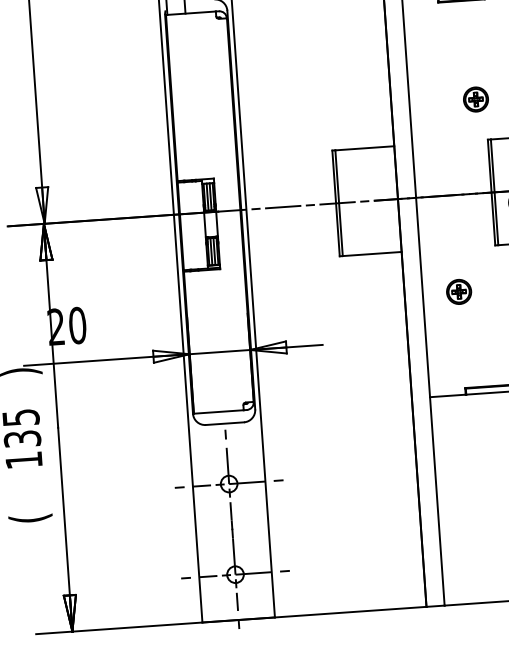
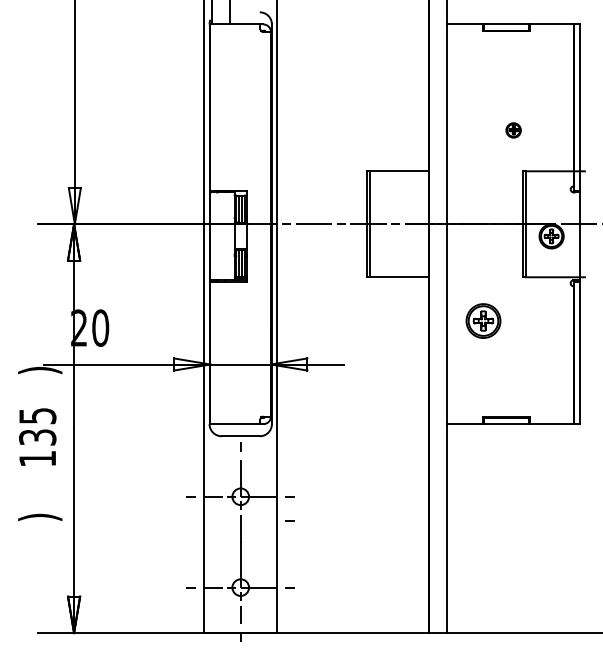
part: (475, 99) -> (513, 130), size x0.6
part: (459, 292) -> (483, 321), size x1.4
line: (279, 504) -> (289, 520), added
text: (30, 518) -> (40, 517), ( -> )

